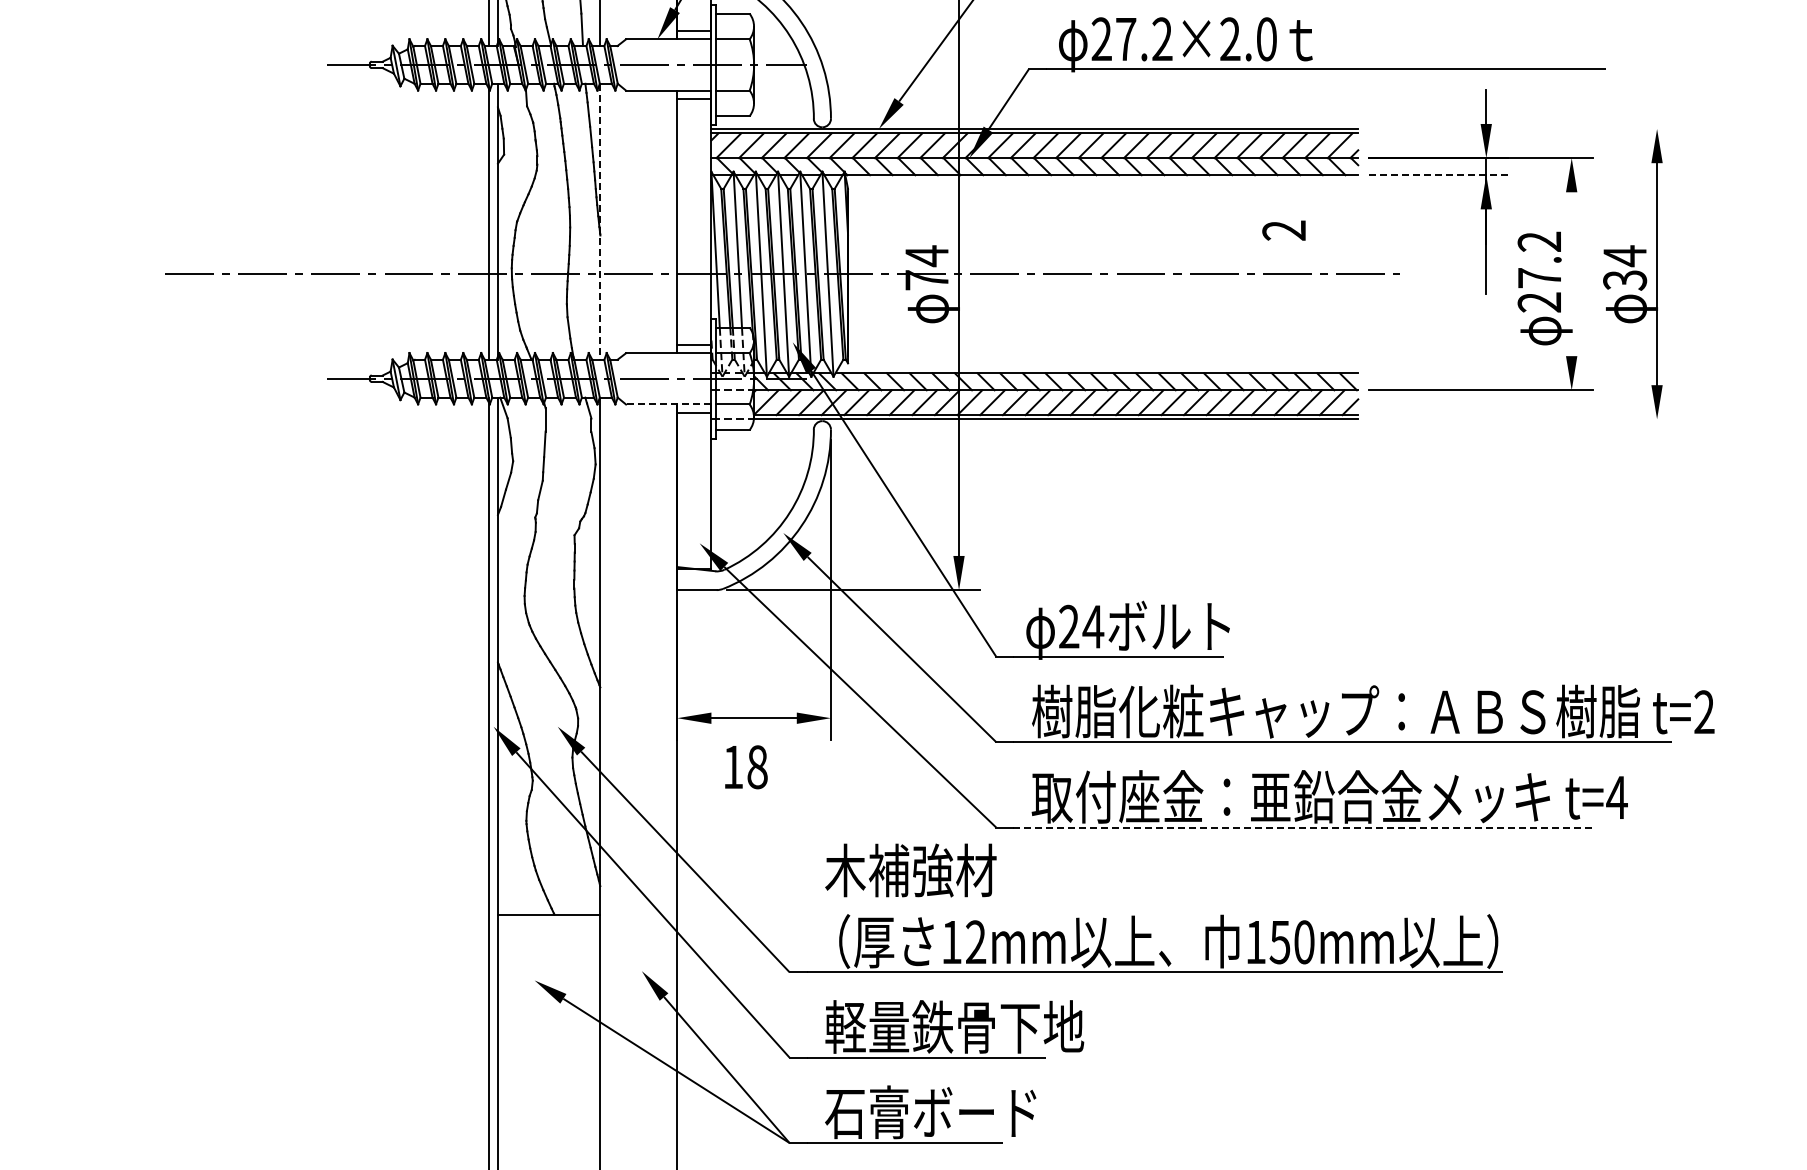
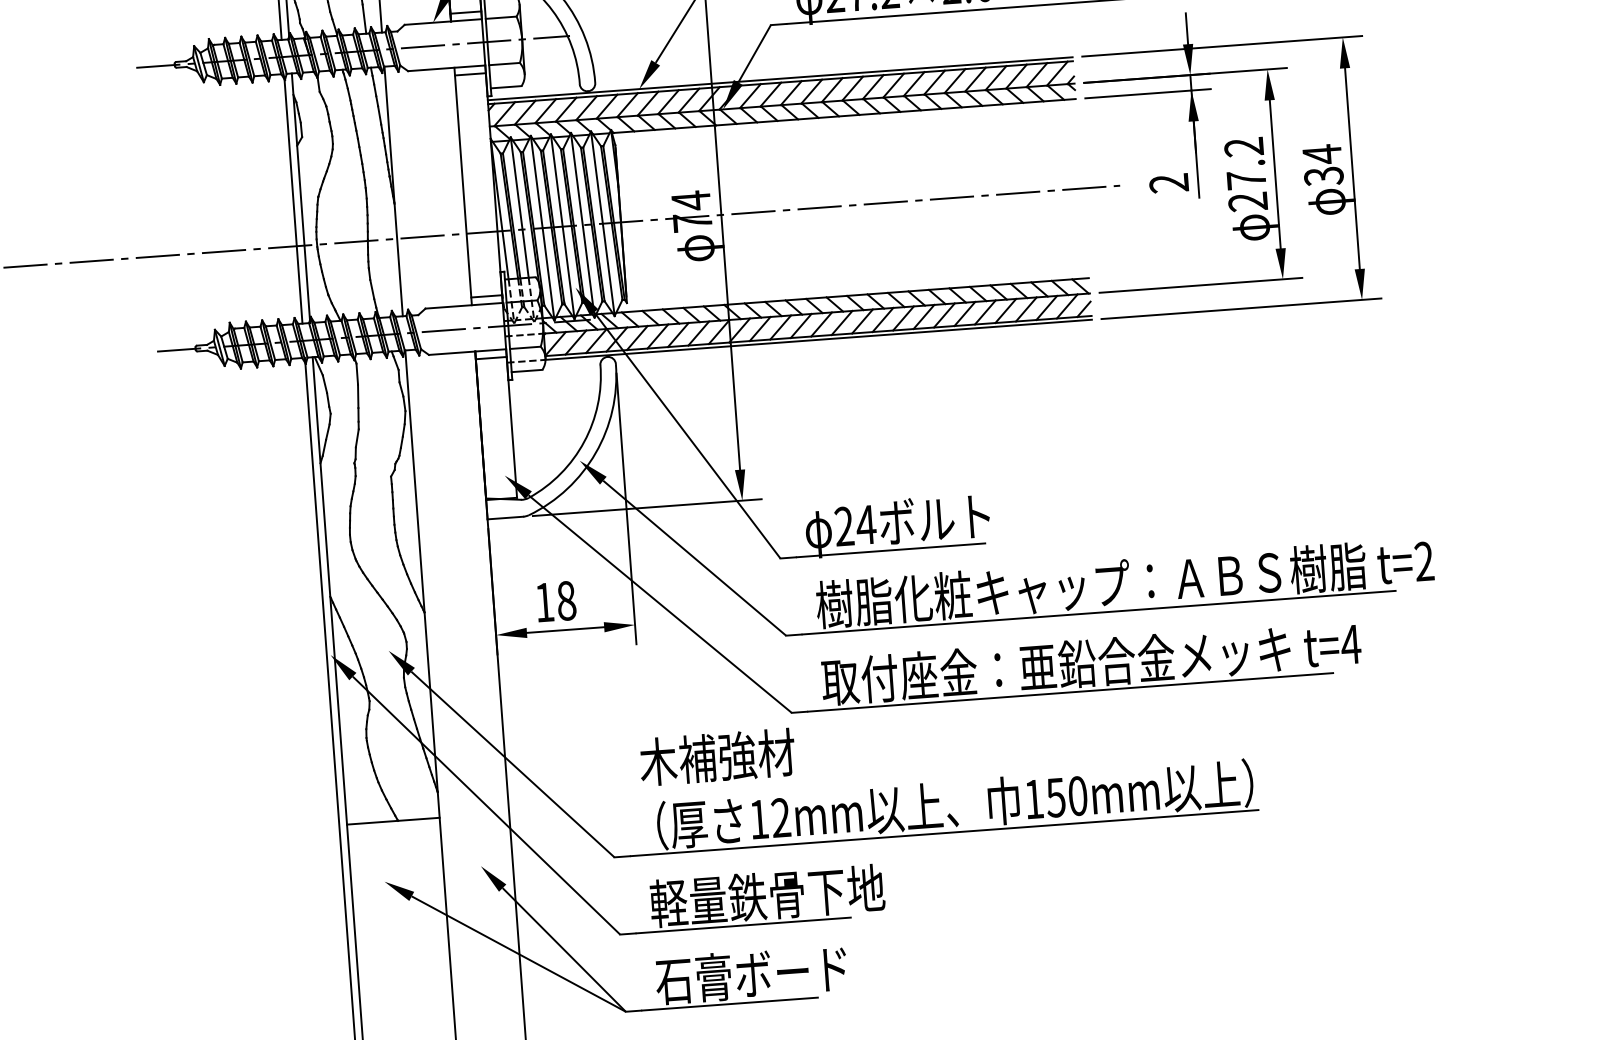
line: (1523, 129) -> (1222, 46), added
line: (1438, 175) -> (1148, 93), dashed -> solid
line: (600, 222) -> (393, 192), dashed -> solid
text: (1283, 230) -> (1168, 183), moved
line: (1571, 274) -> (1275, 174), added
line: (668, 404) -> (467, 352), dashed -> solid
line: (1523, 419) -> (1241, 308), added
text: (746, 767) -> (556, 601), moved
line: (1305, 827) -> (1071, 692), dashed -> solid

